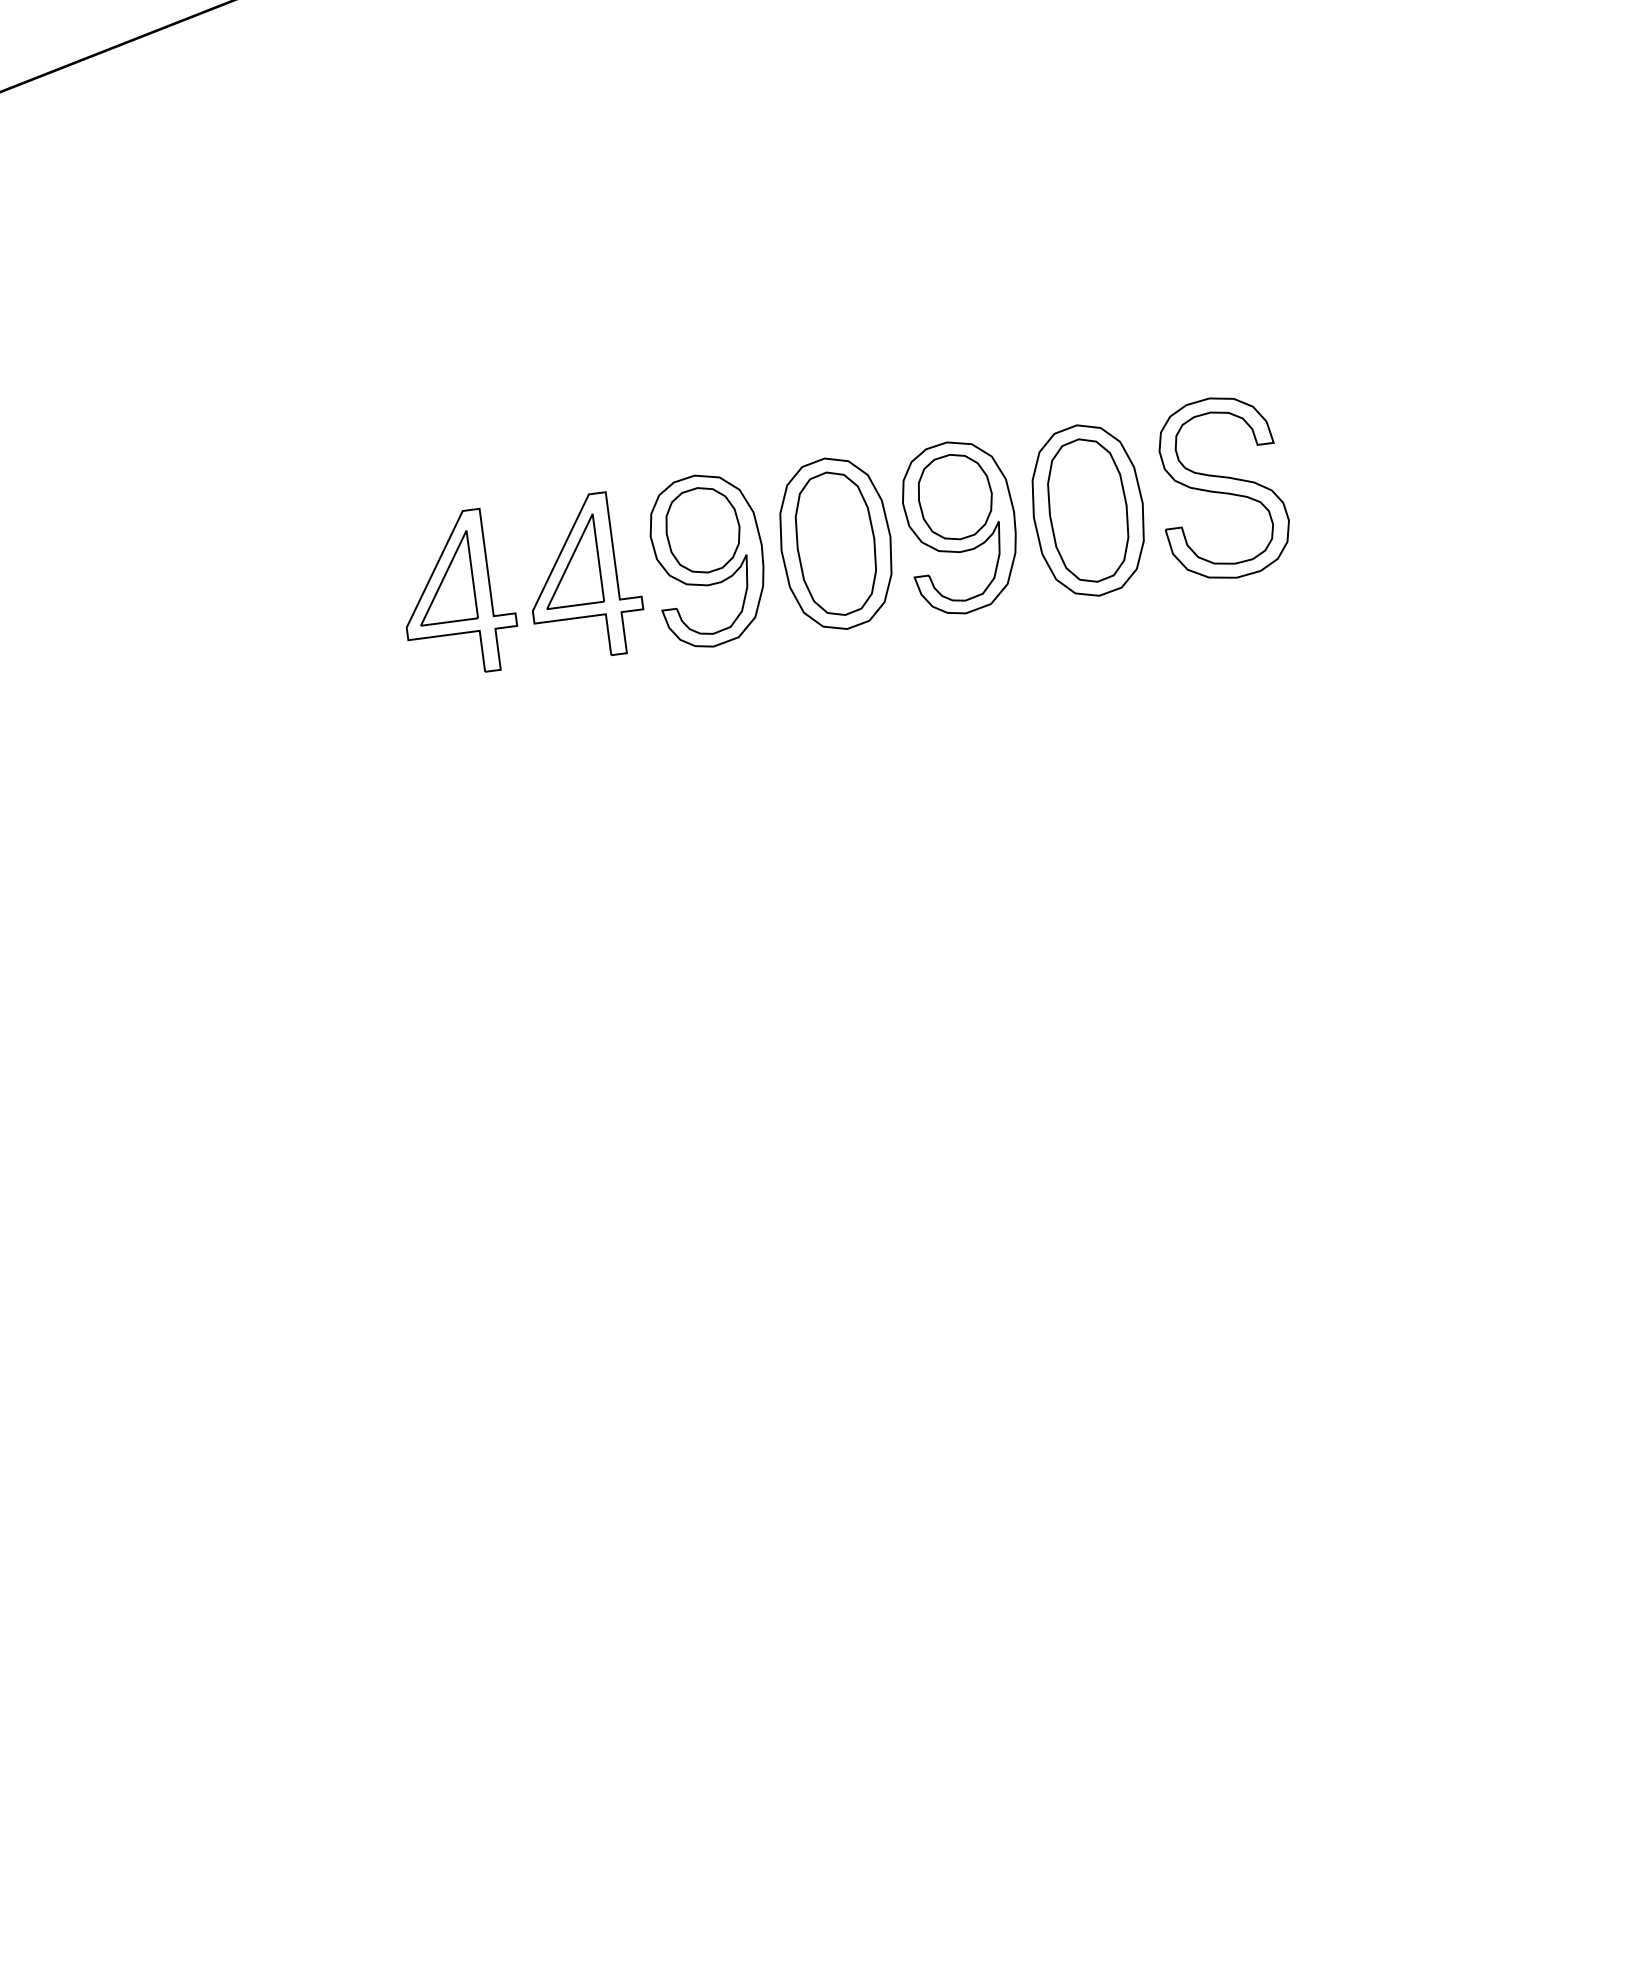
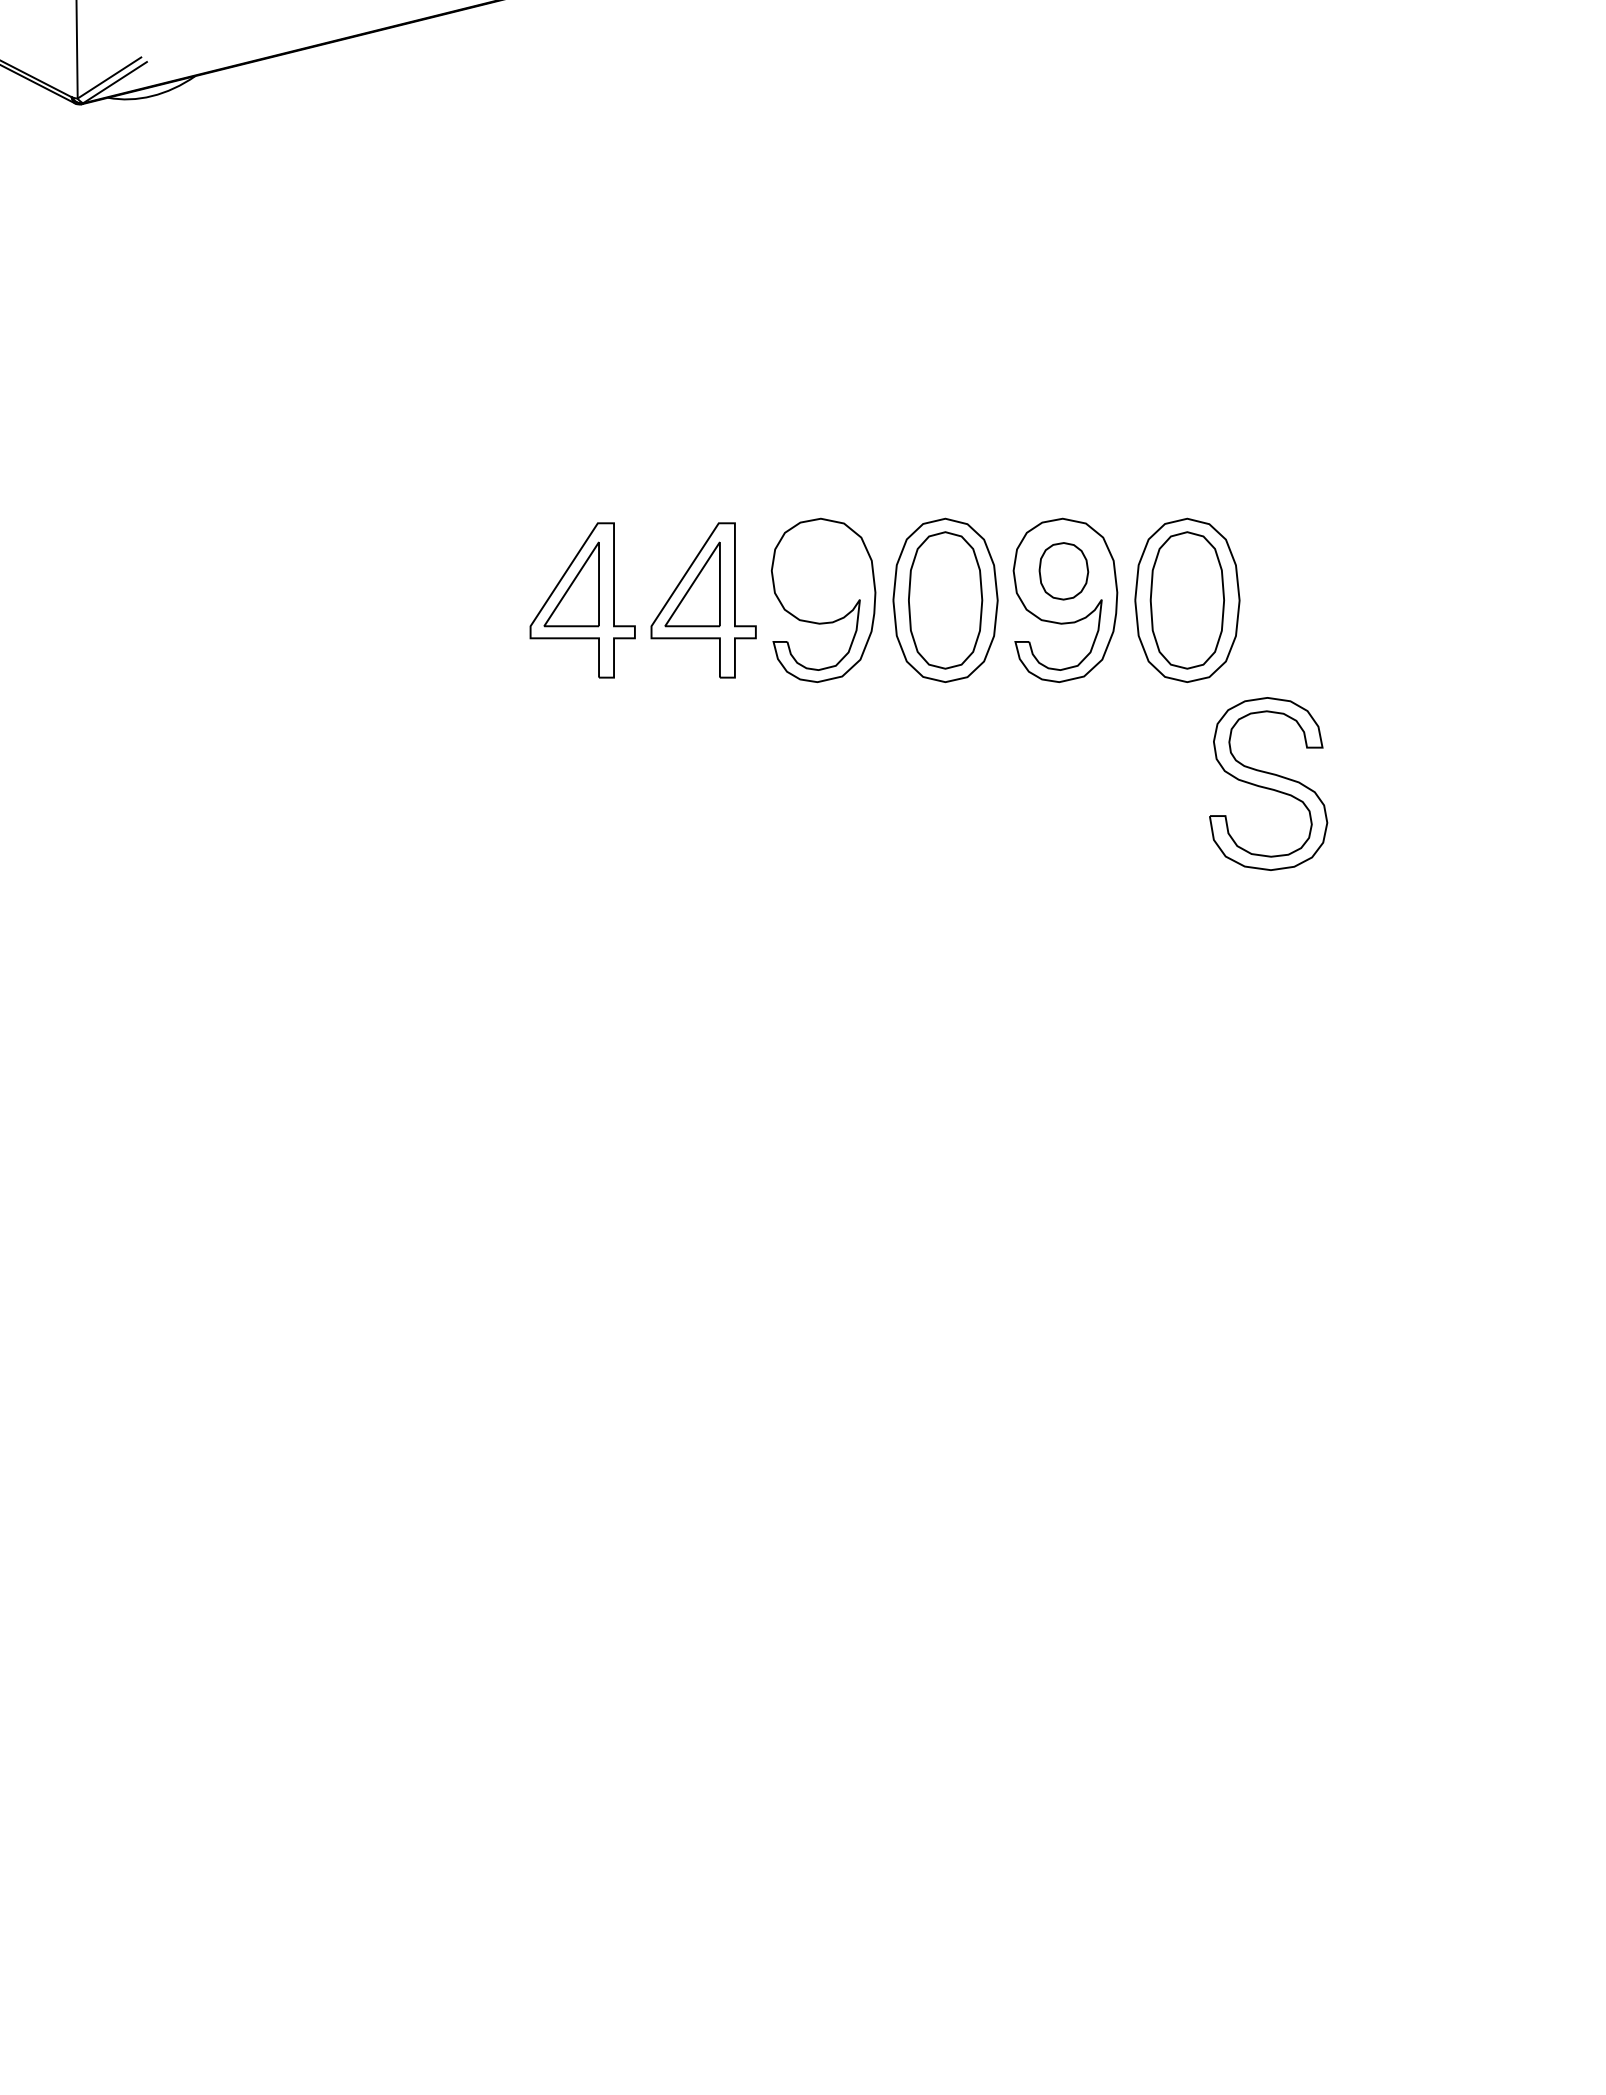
part: (1222, 487) -> (1268, 783), moved
part: (955, 497) -> (1063, 571), size x0.7
part: (702, 530) -> (821, 571), removed

